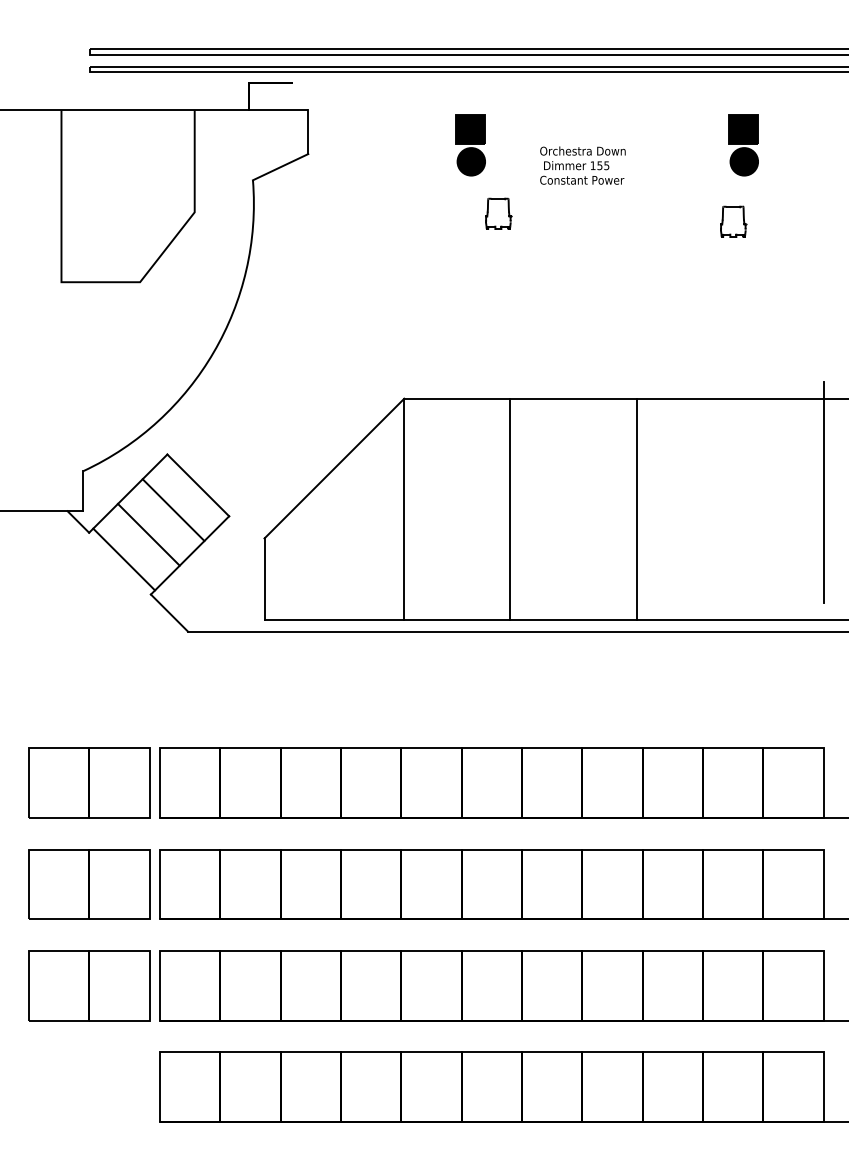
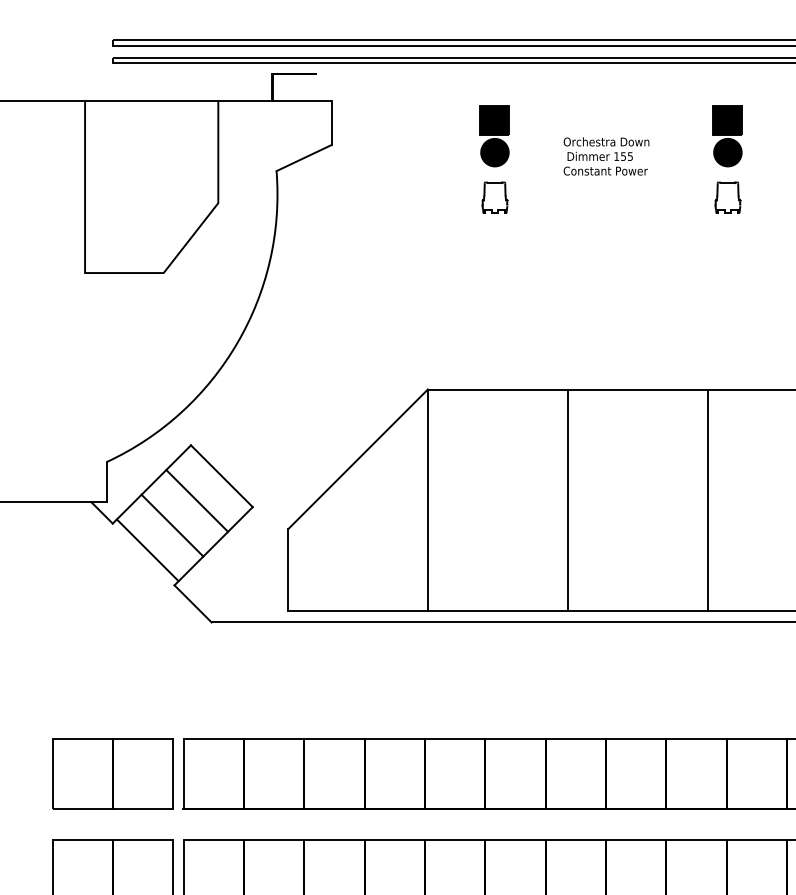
part: (743, 145) -> (727, 136), moved
part: (498, 213) -> (495, 197), moved
part: (733, 221) -> (728, 197), moved
line: (510, 509) -> (568, 500), moved
line: (636, 509) -> (707, 500), moved

